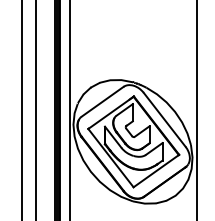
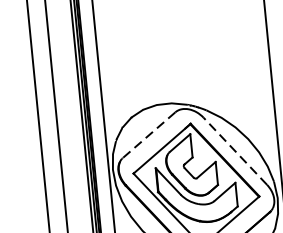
line: (102, 101) -> (149, 134), solid -> dashed
line: (164, 119) -> (234, 150), solid -> dashed

